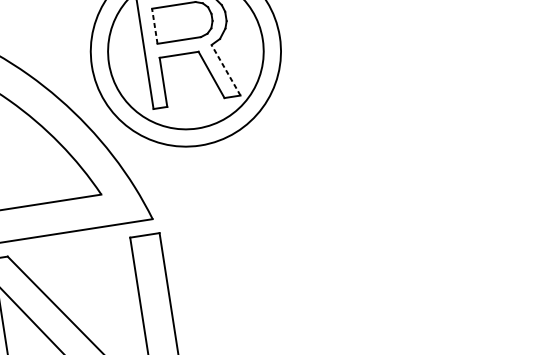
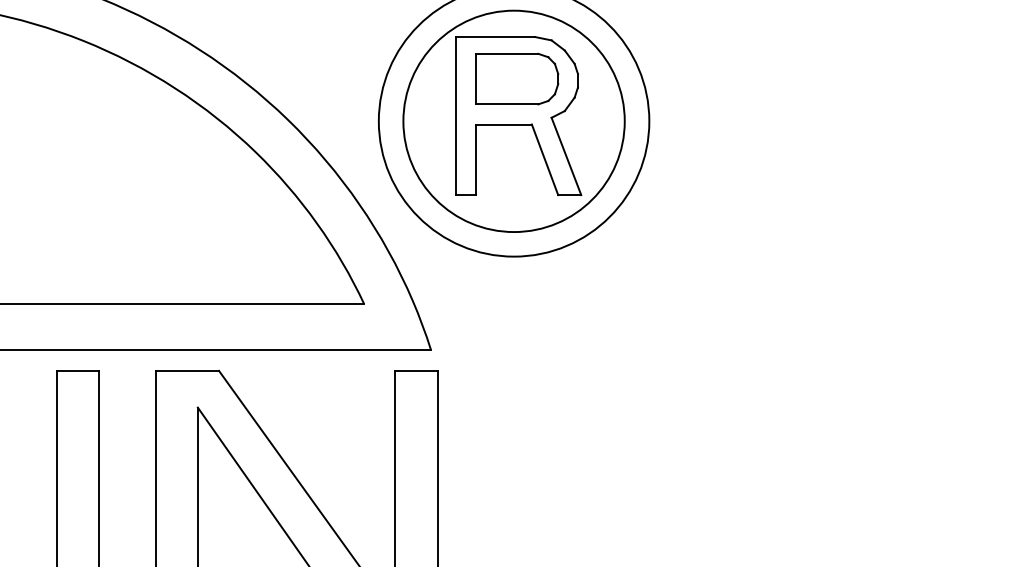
line: (154, 25) -> (475, 78), dashed -> solid
line: (226, 70) -> (566, 156), dashed -> solid

